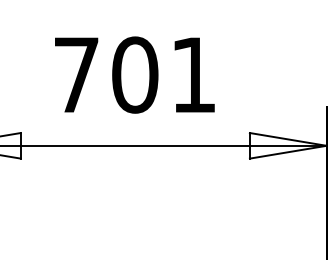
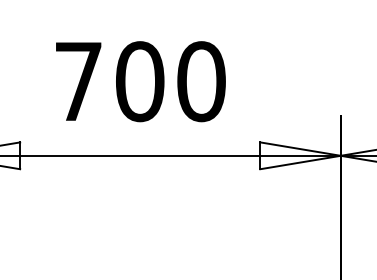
text: (193, 74) -> (201, 81), 701 -> 700

